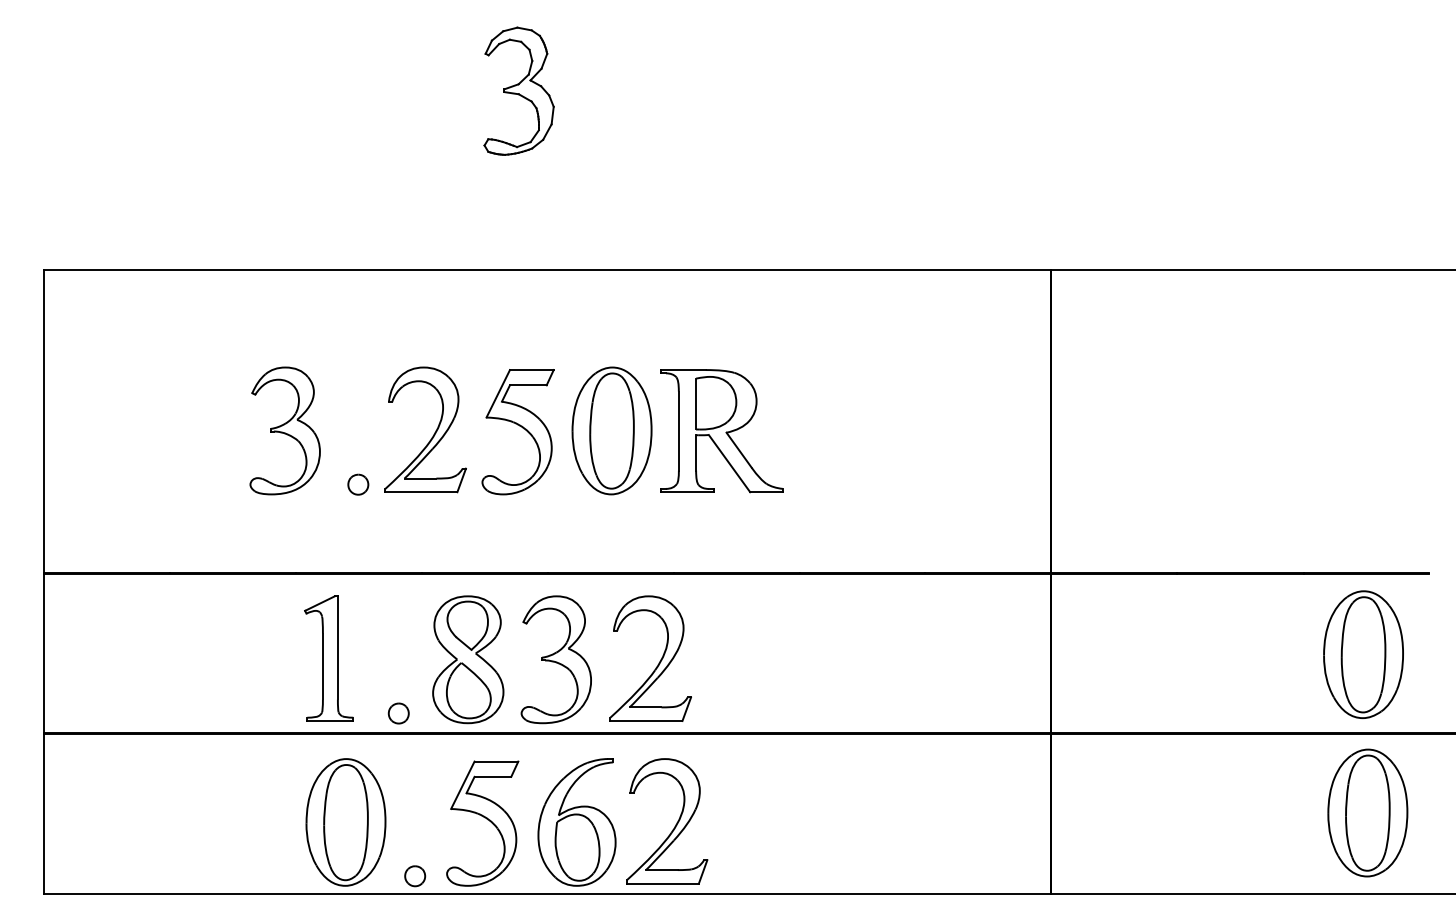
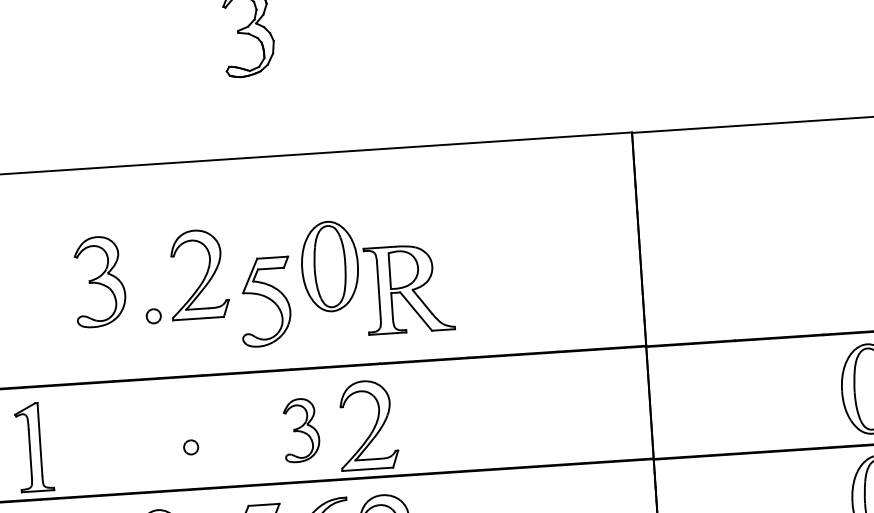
part: (519, 426) -> (266, 298), moved
part: (721, 431) -> (408, 289), moved
part: (328, 658) -> (33, 447), moved
part: (468, 659) -> (239, 434), removed
part: (555, 659) -> (300, 430), size x0.7
part: (398, 713) -> (190, 447), moved

